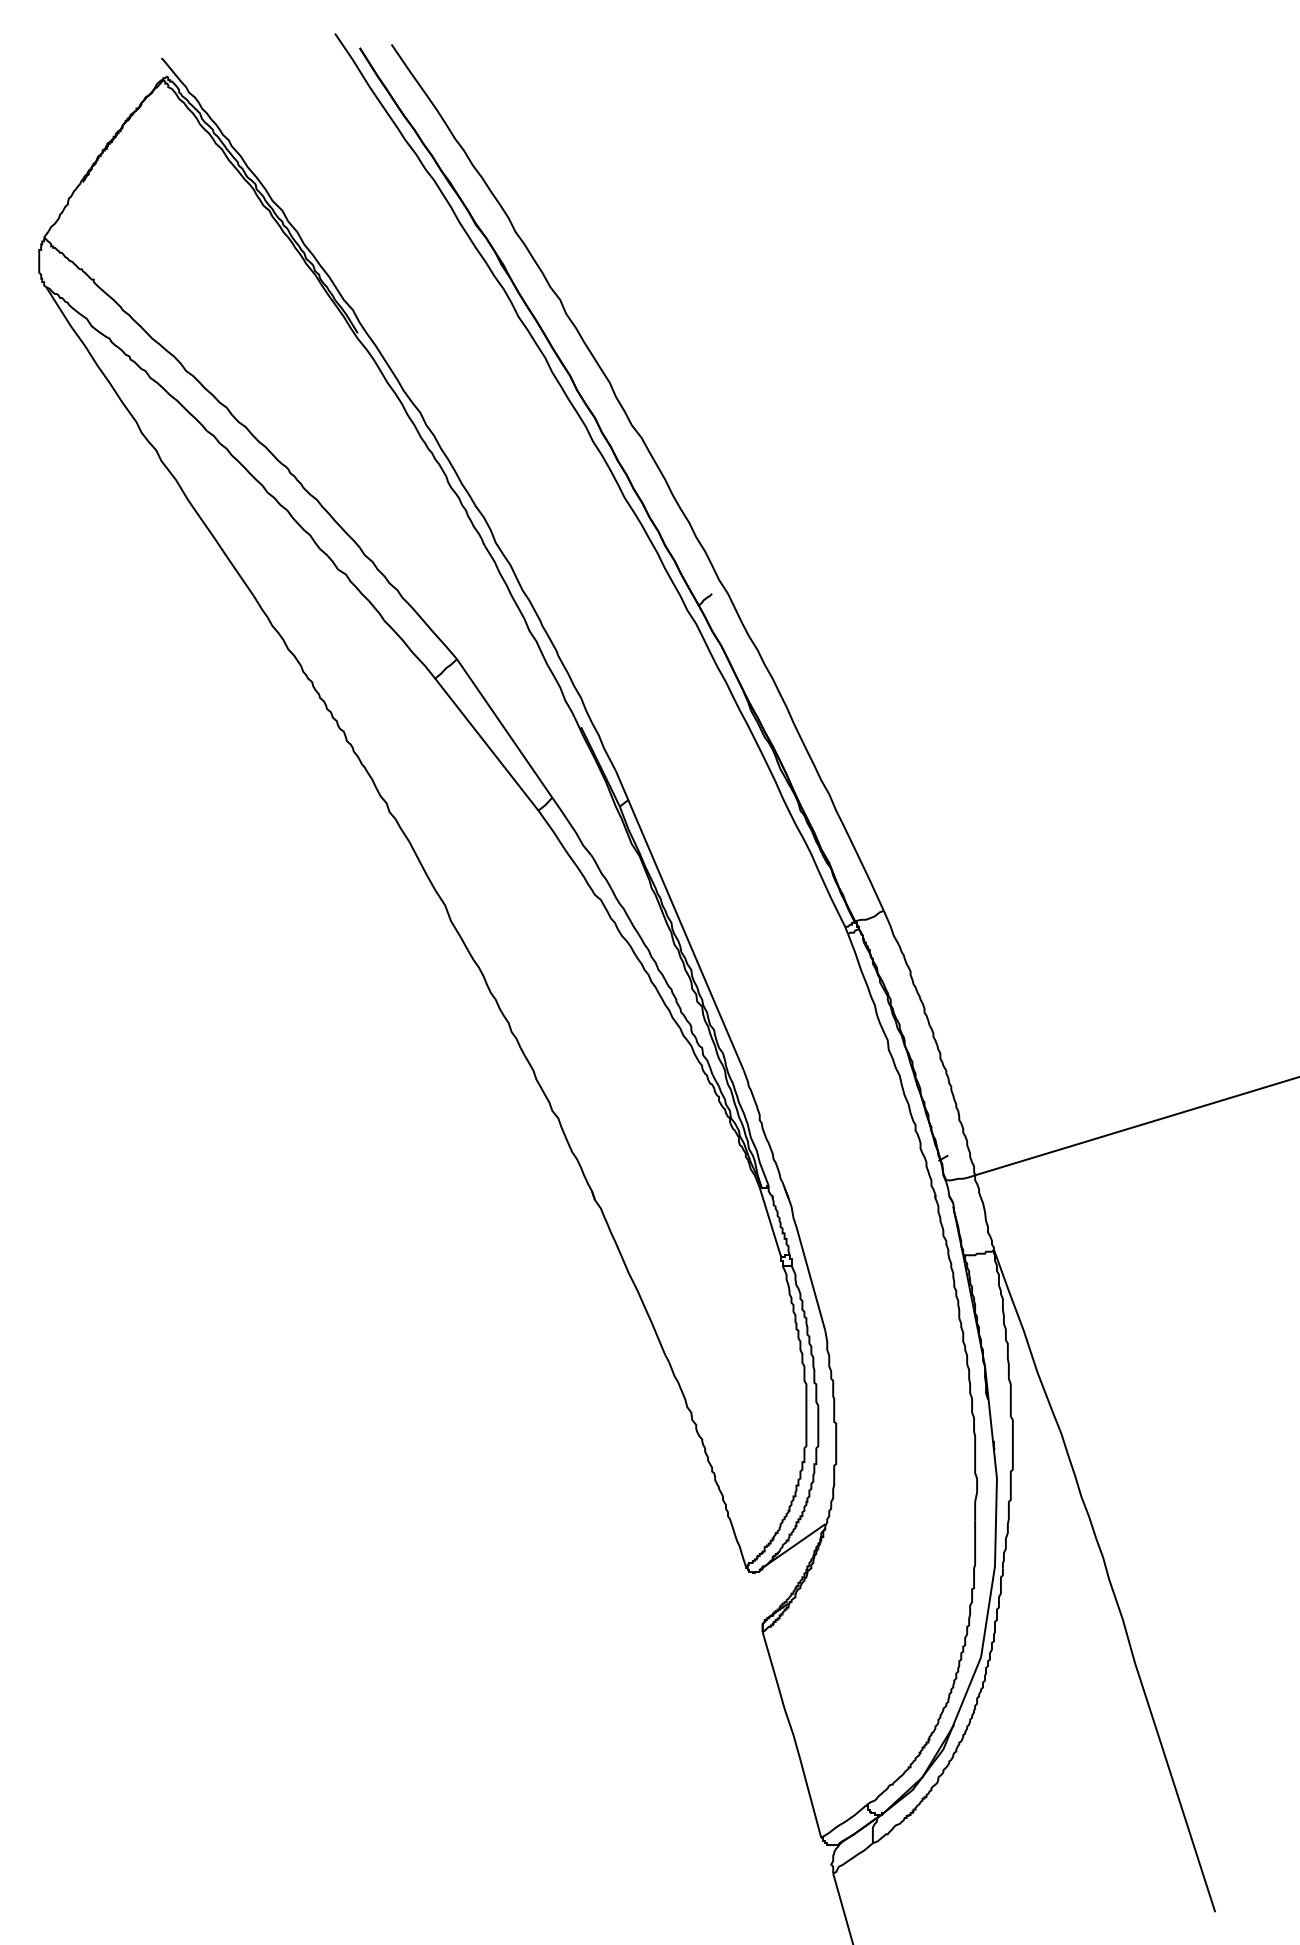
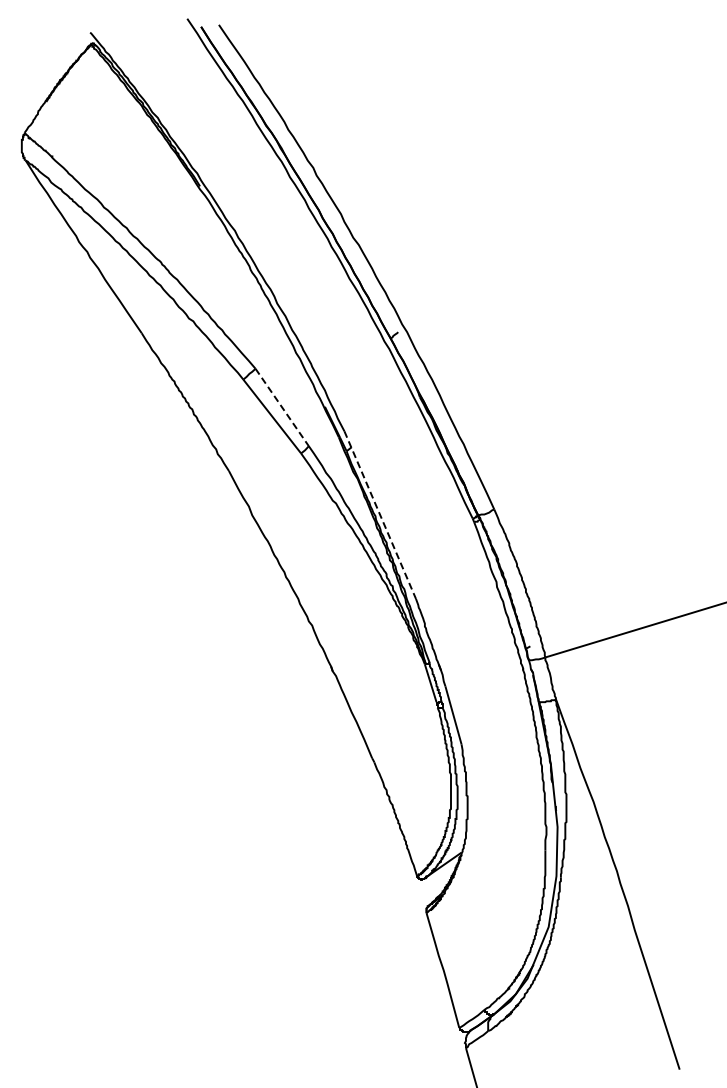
line: (505, 728) -> (282, 407), solid -> dashed
line: (680, 921) -> (380, 515), solid -> dashed

